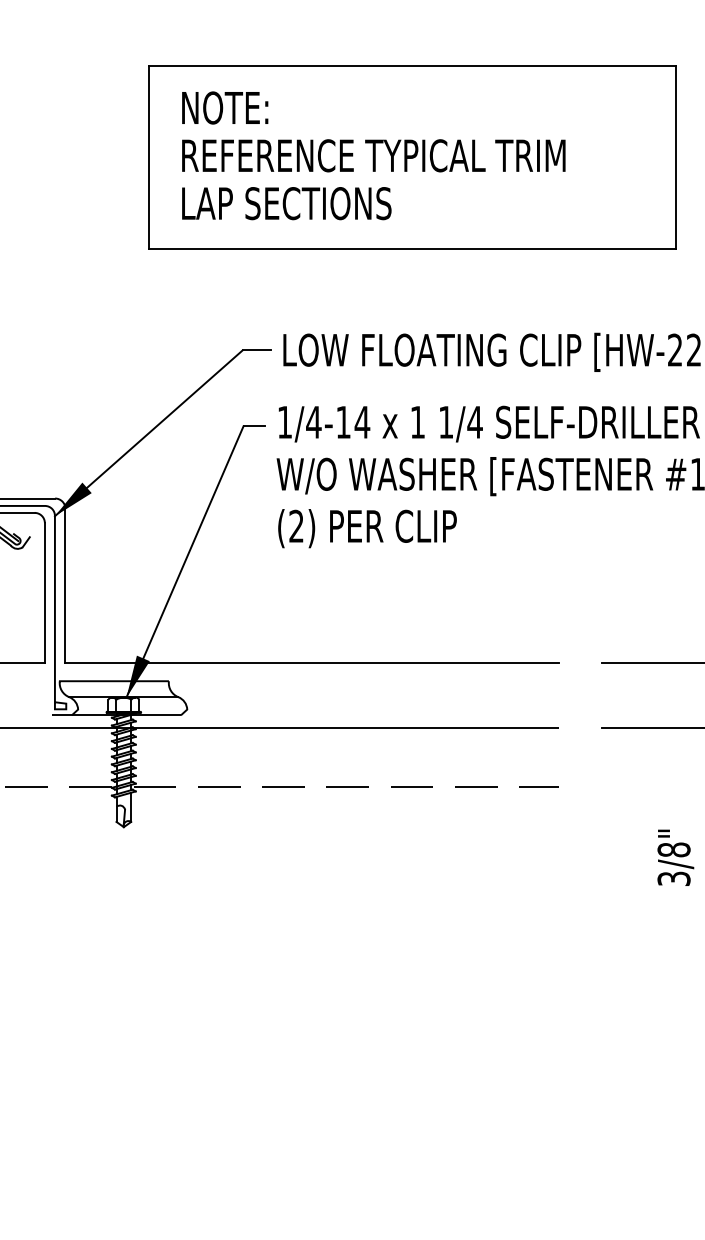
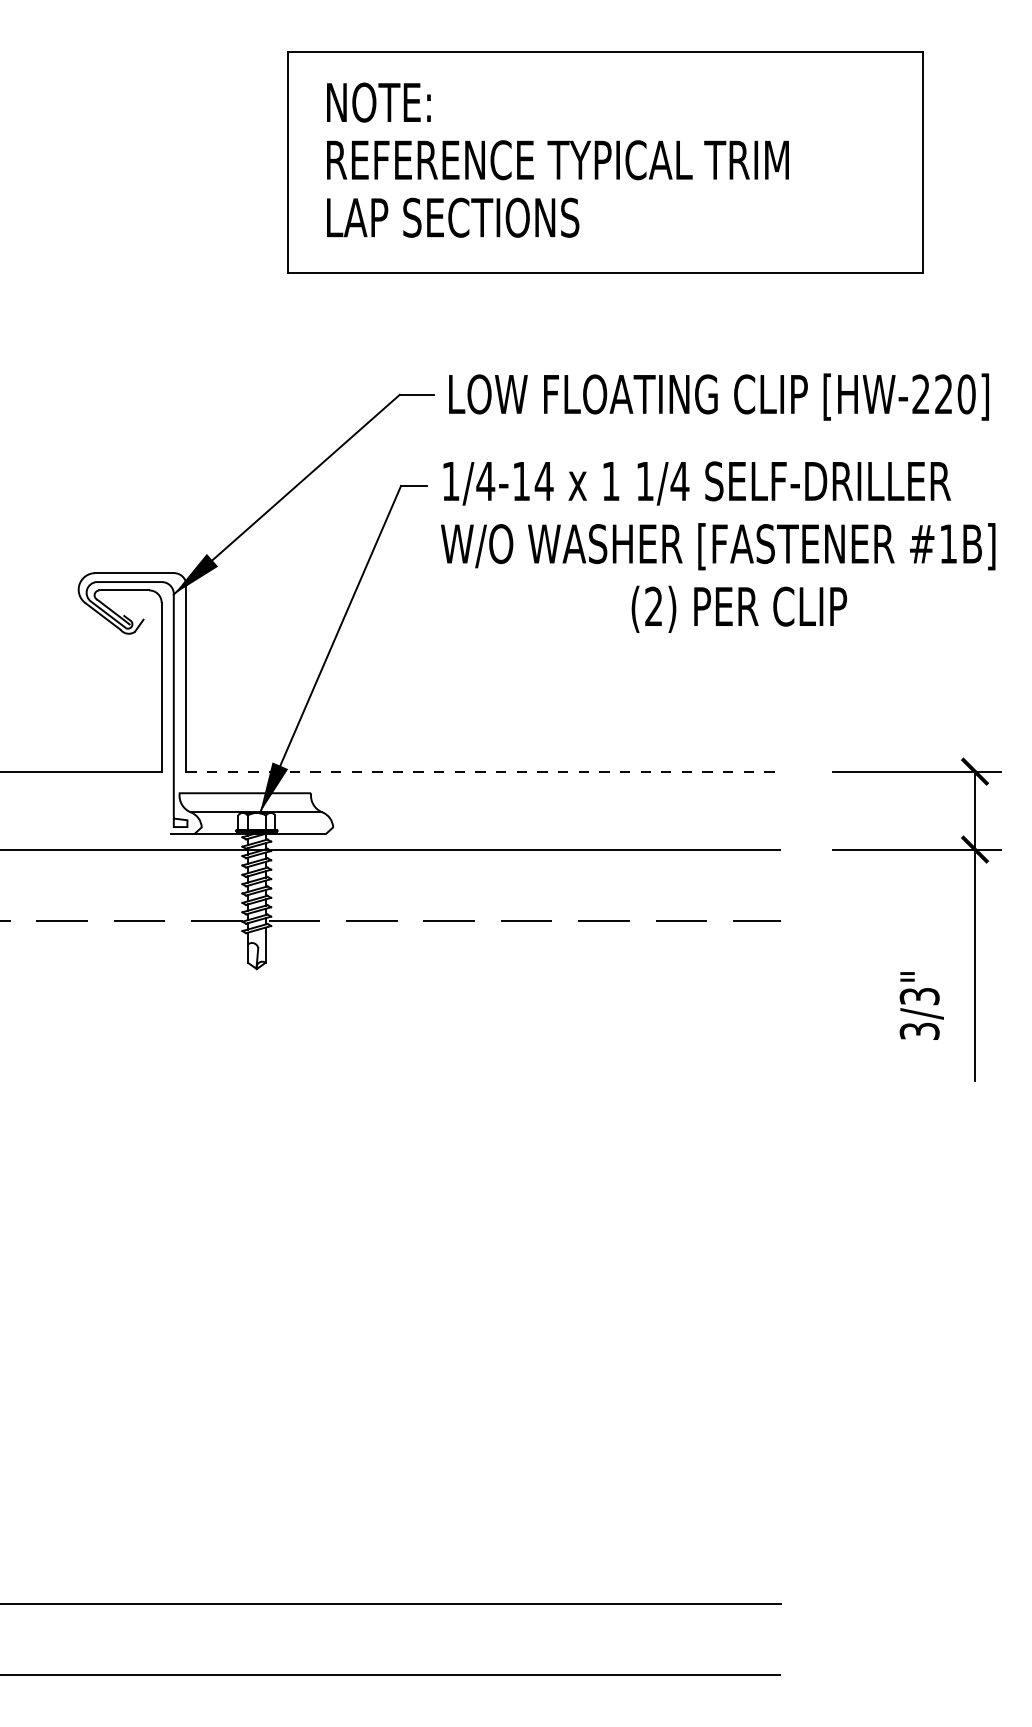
text: (366, 527) -> (738, 608), moved
line: (312, 663) -> (484, 771), solid -> dashed
text: (673, 849) -> (919, 996), 3/8" -> 3/3"

